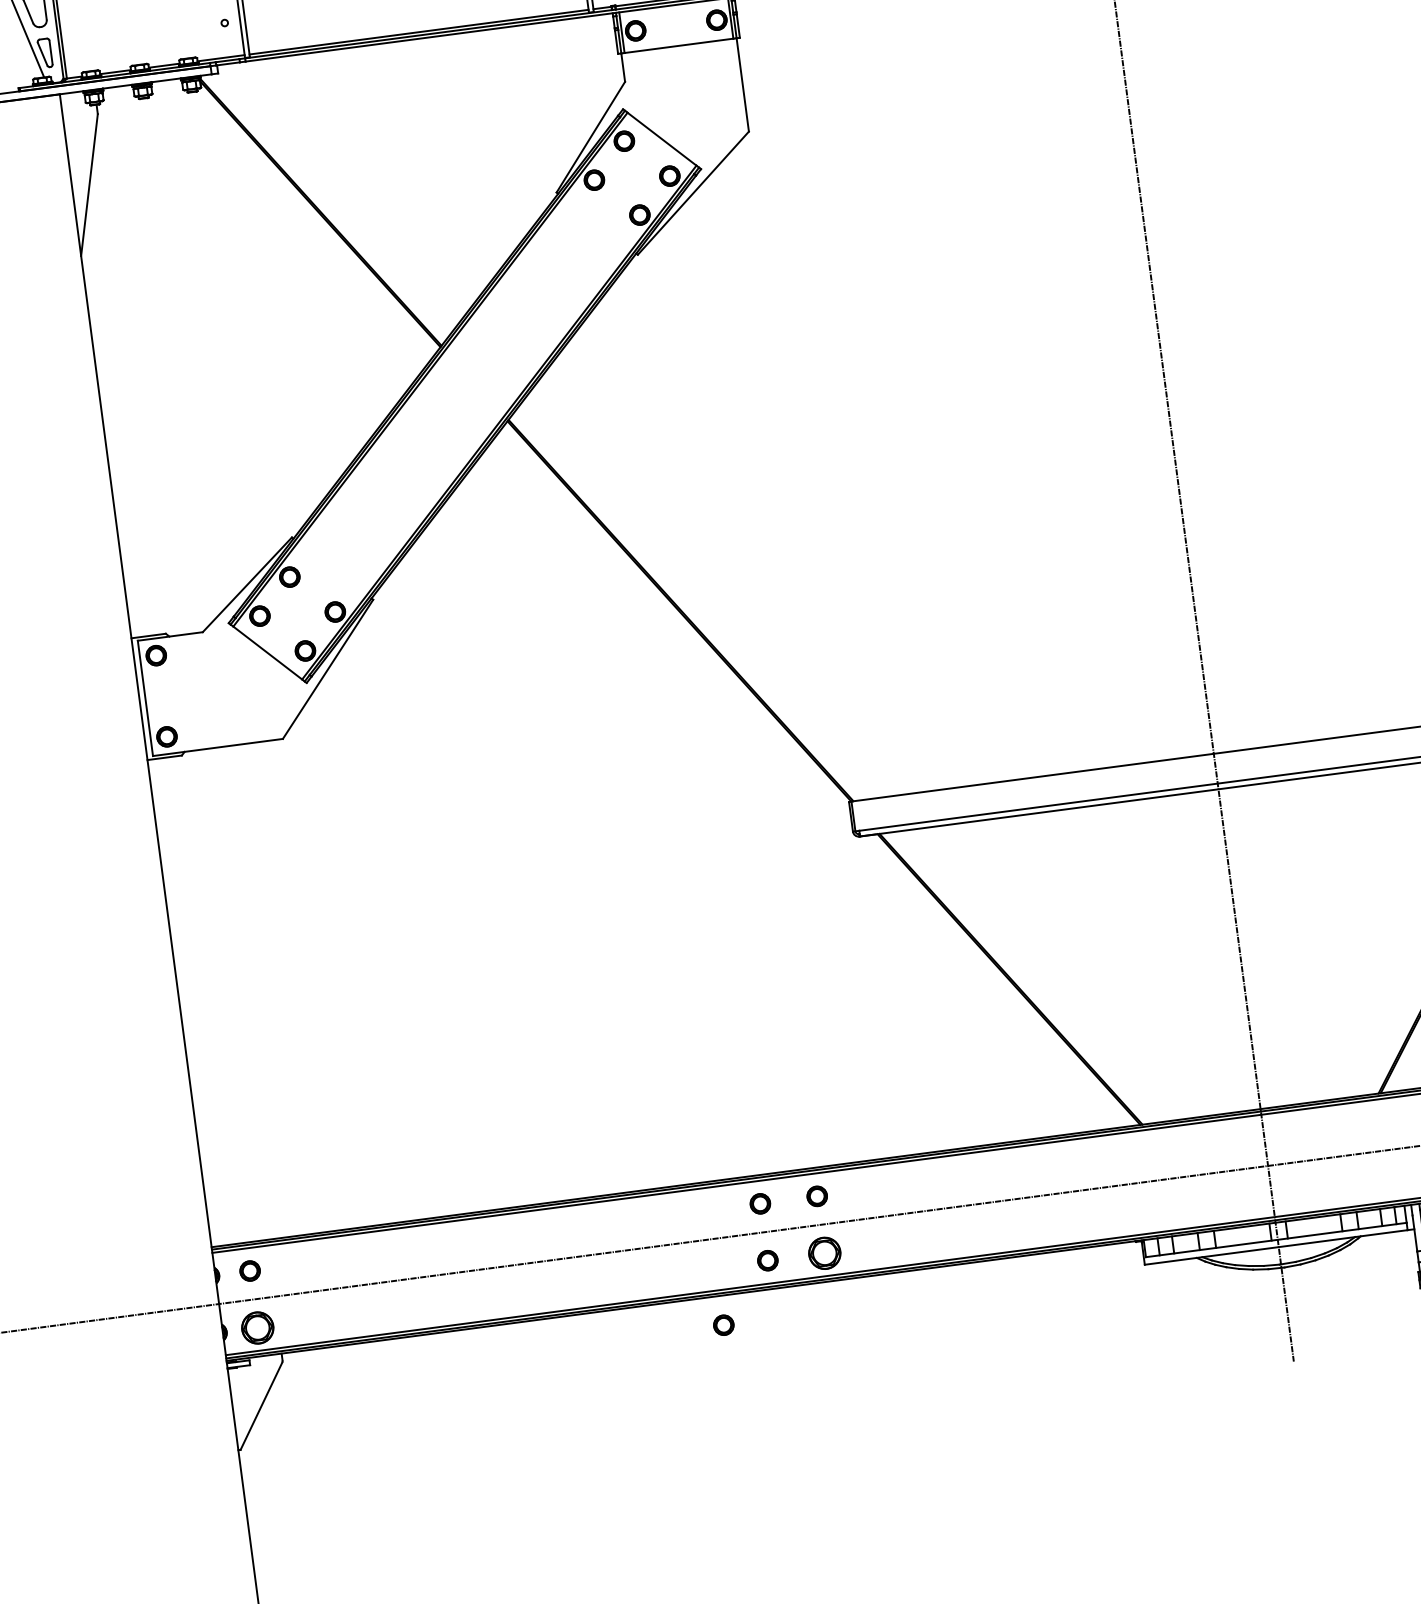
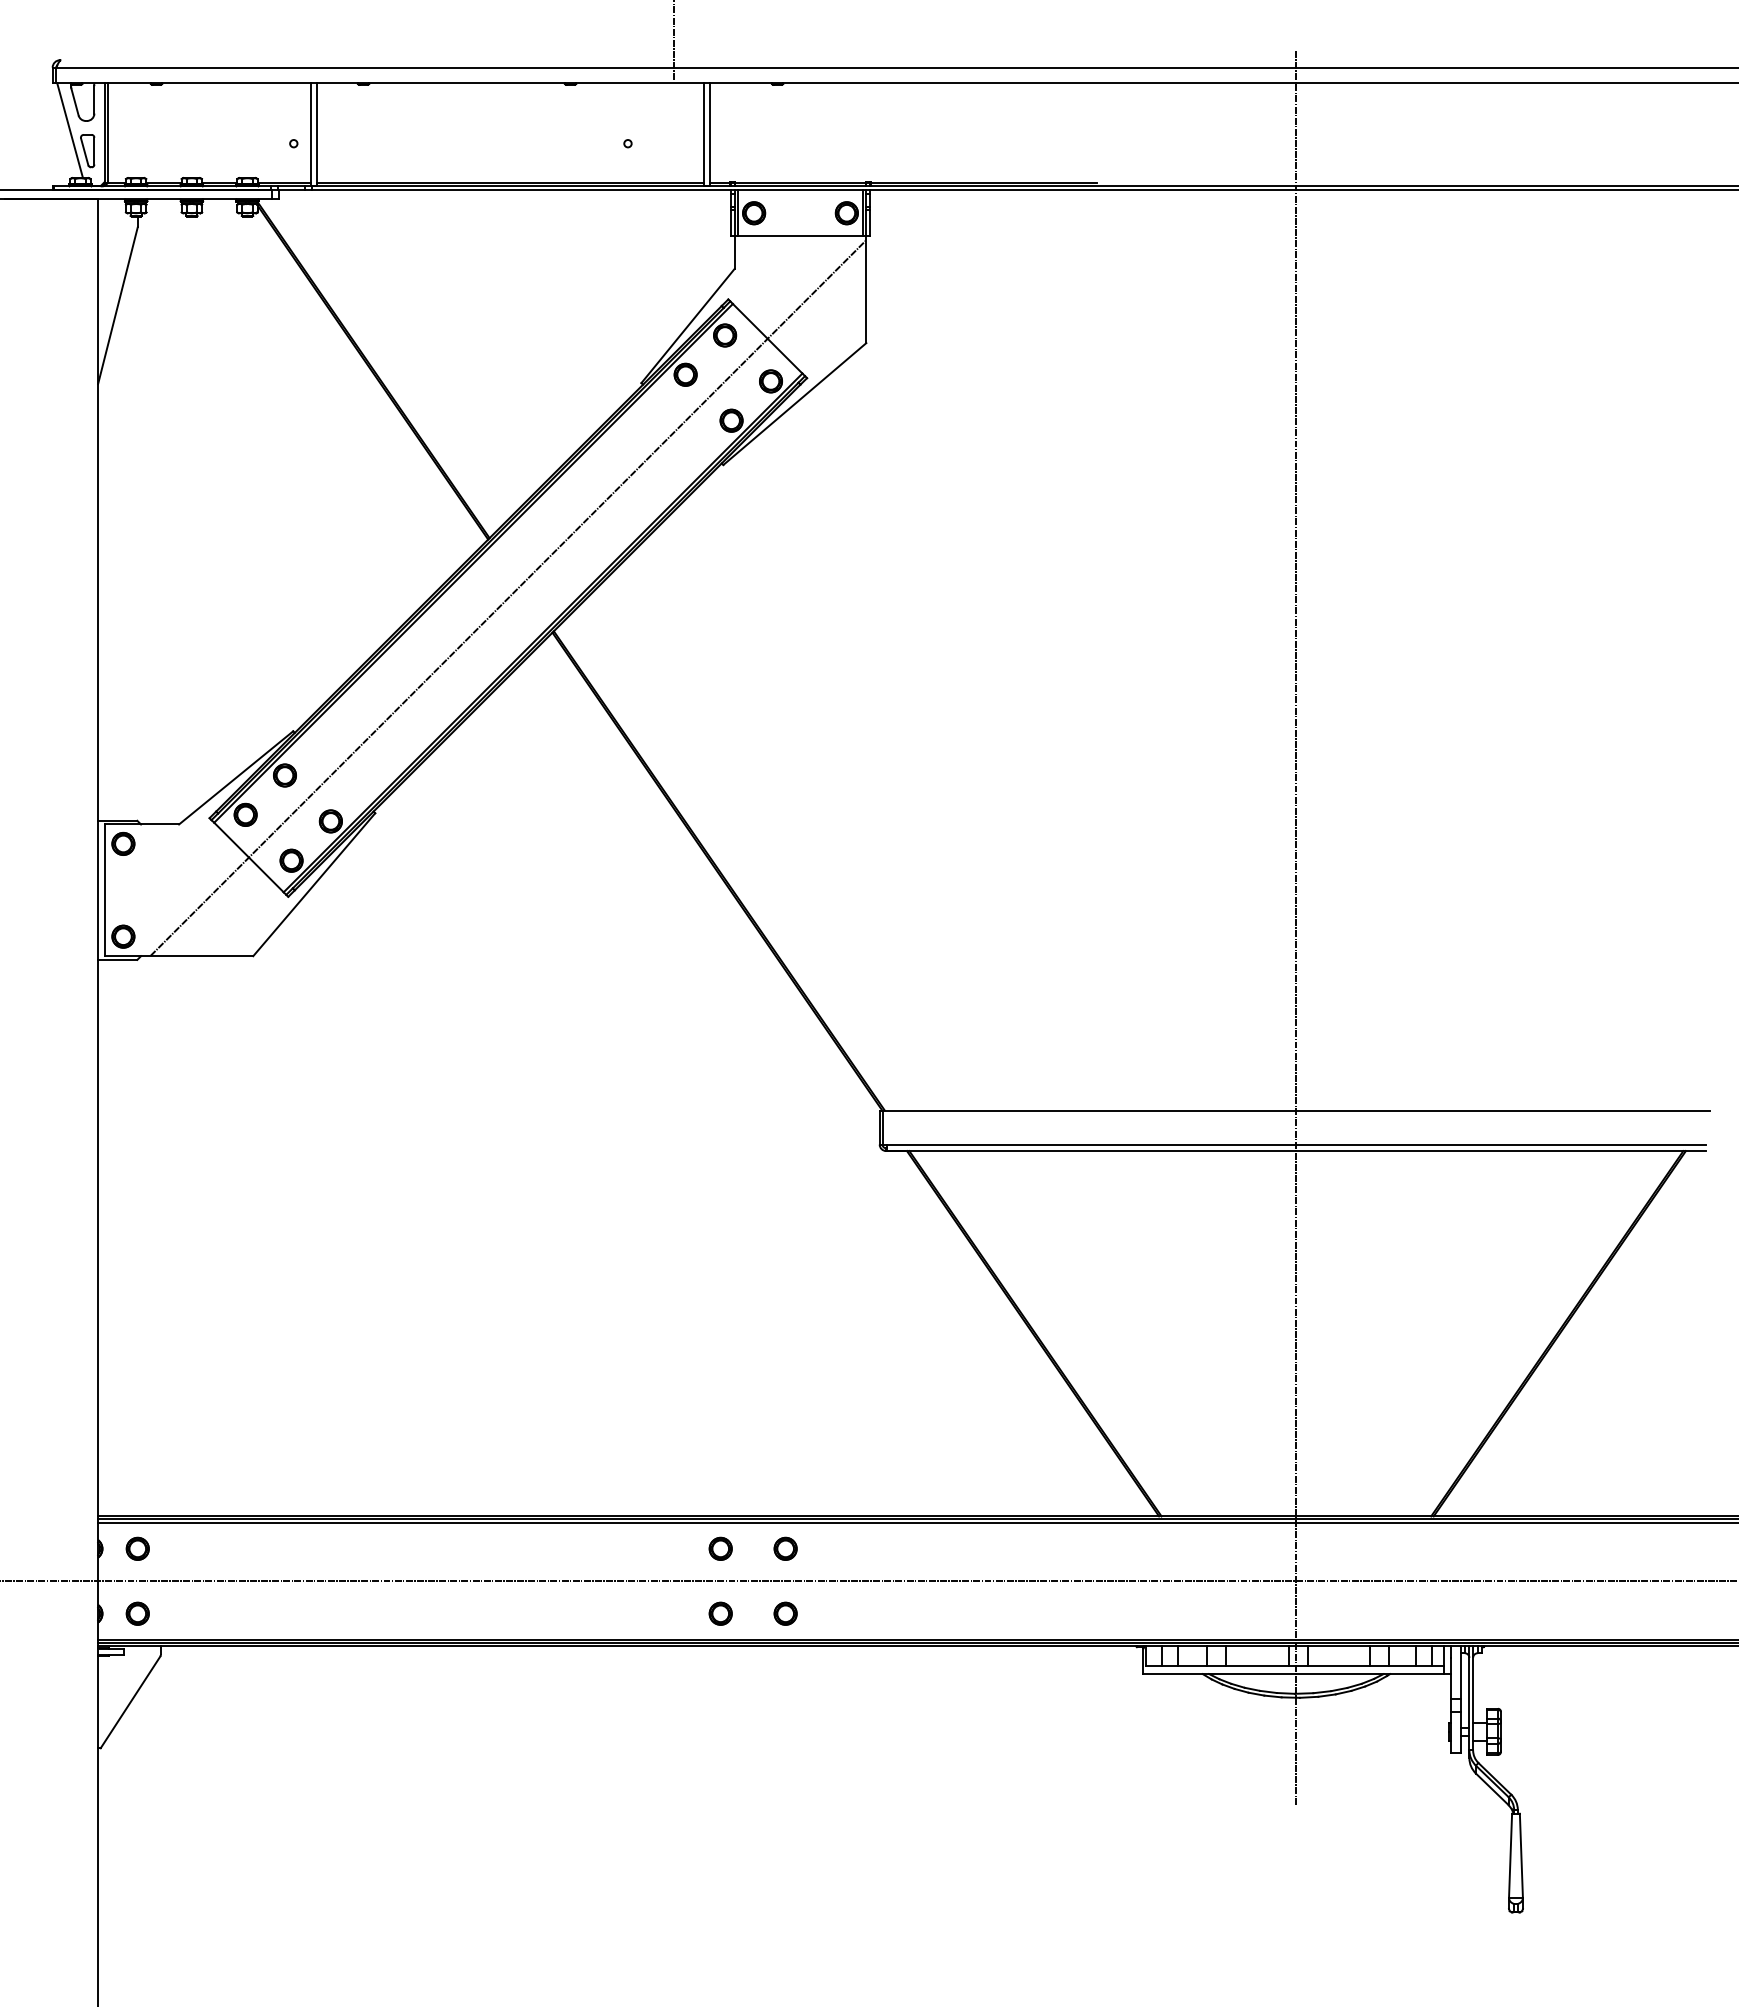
line: (464, 395) -> (508, 597), added
part: (824, 1252) -> (785, 1613), size x0.62
part: (723, 1325) -> (661, 1679), removed
part: (257, 1327) -> (137, 1613), size x0.62

